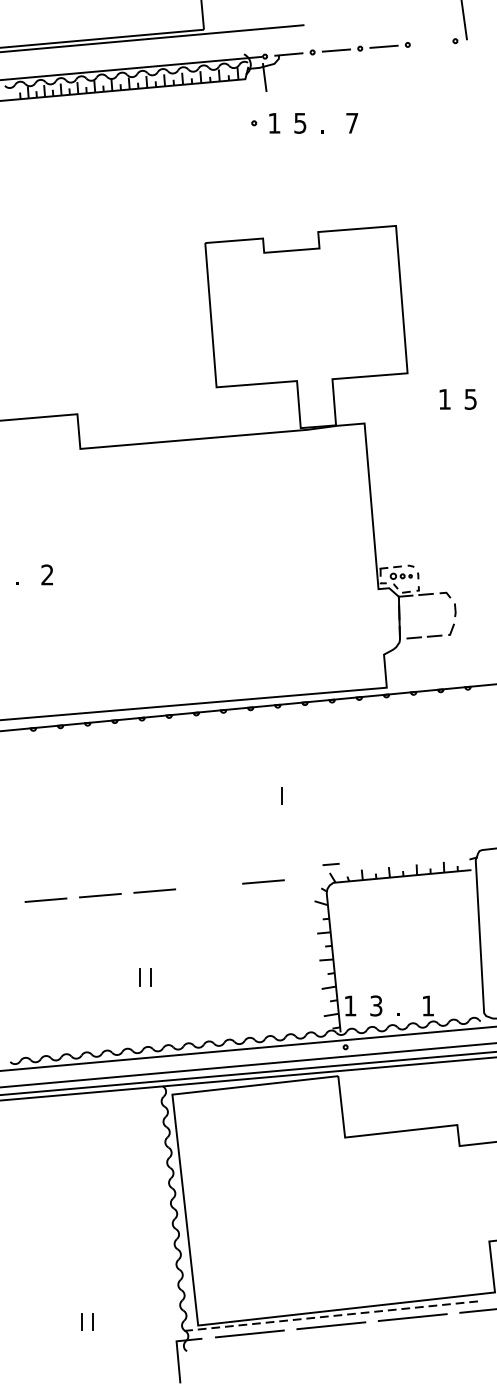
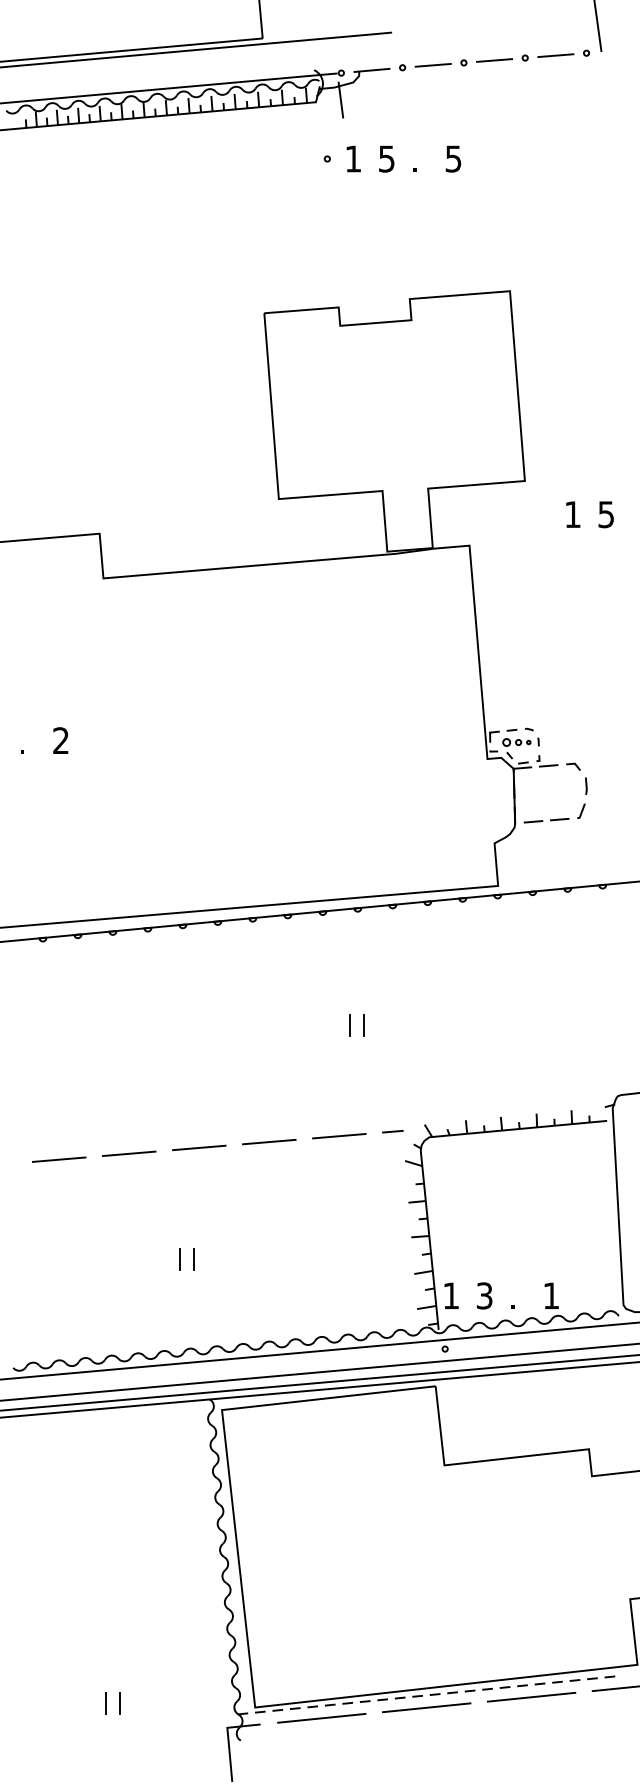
line: (431, 42) -> (555, 54), added
text: (352, 123) -> (453, 159), 7 -> 5
line: (271, 795) -> (349, 1024), added
line: (330, 864) -> (392, 1131), moved
line: (208, 886) -> (268, 1142), added

